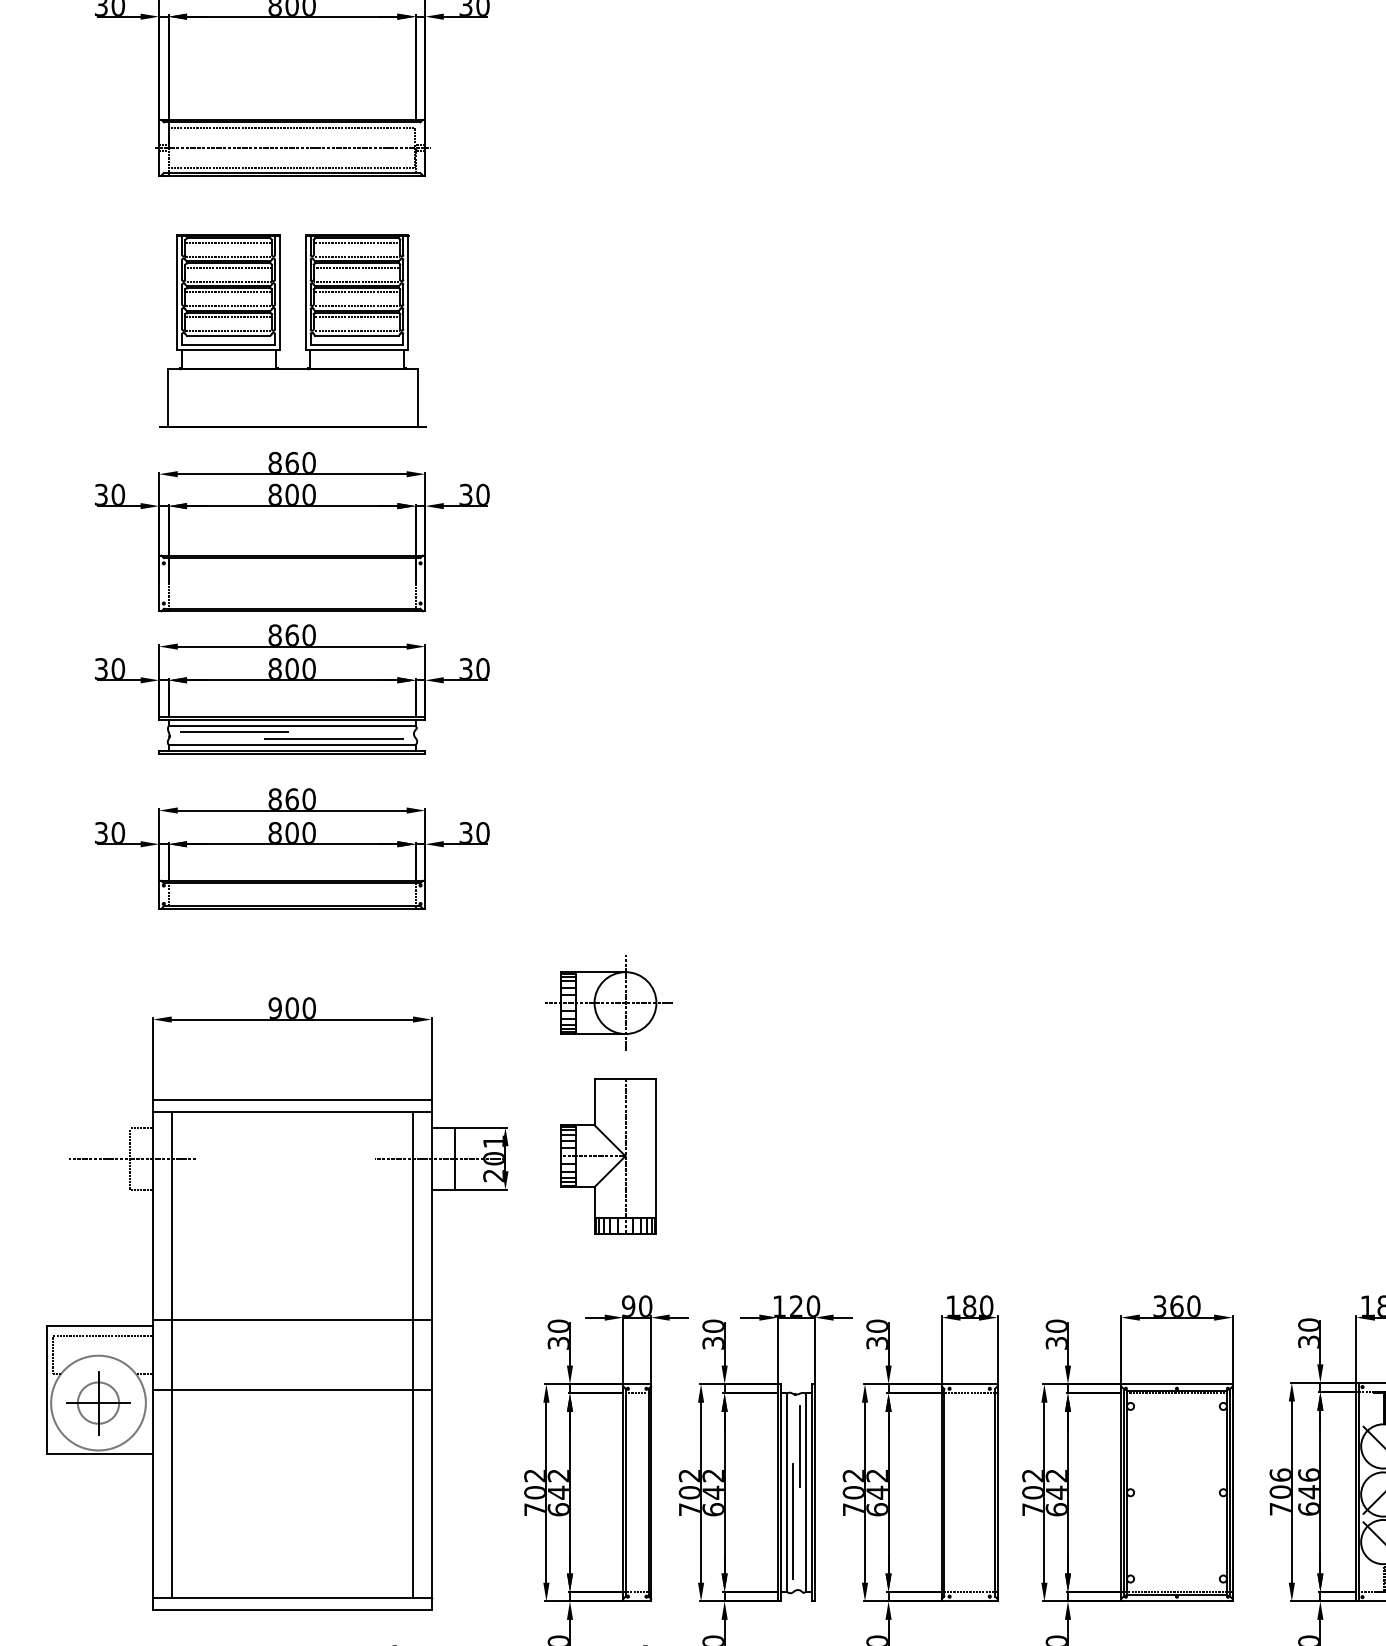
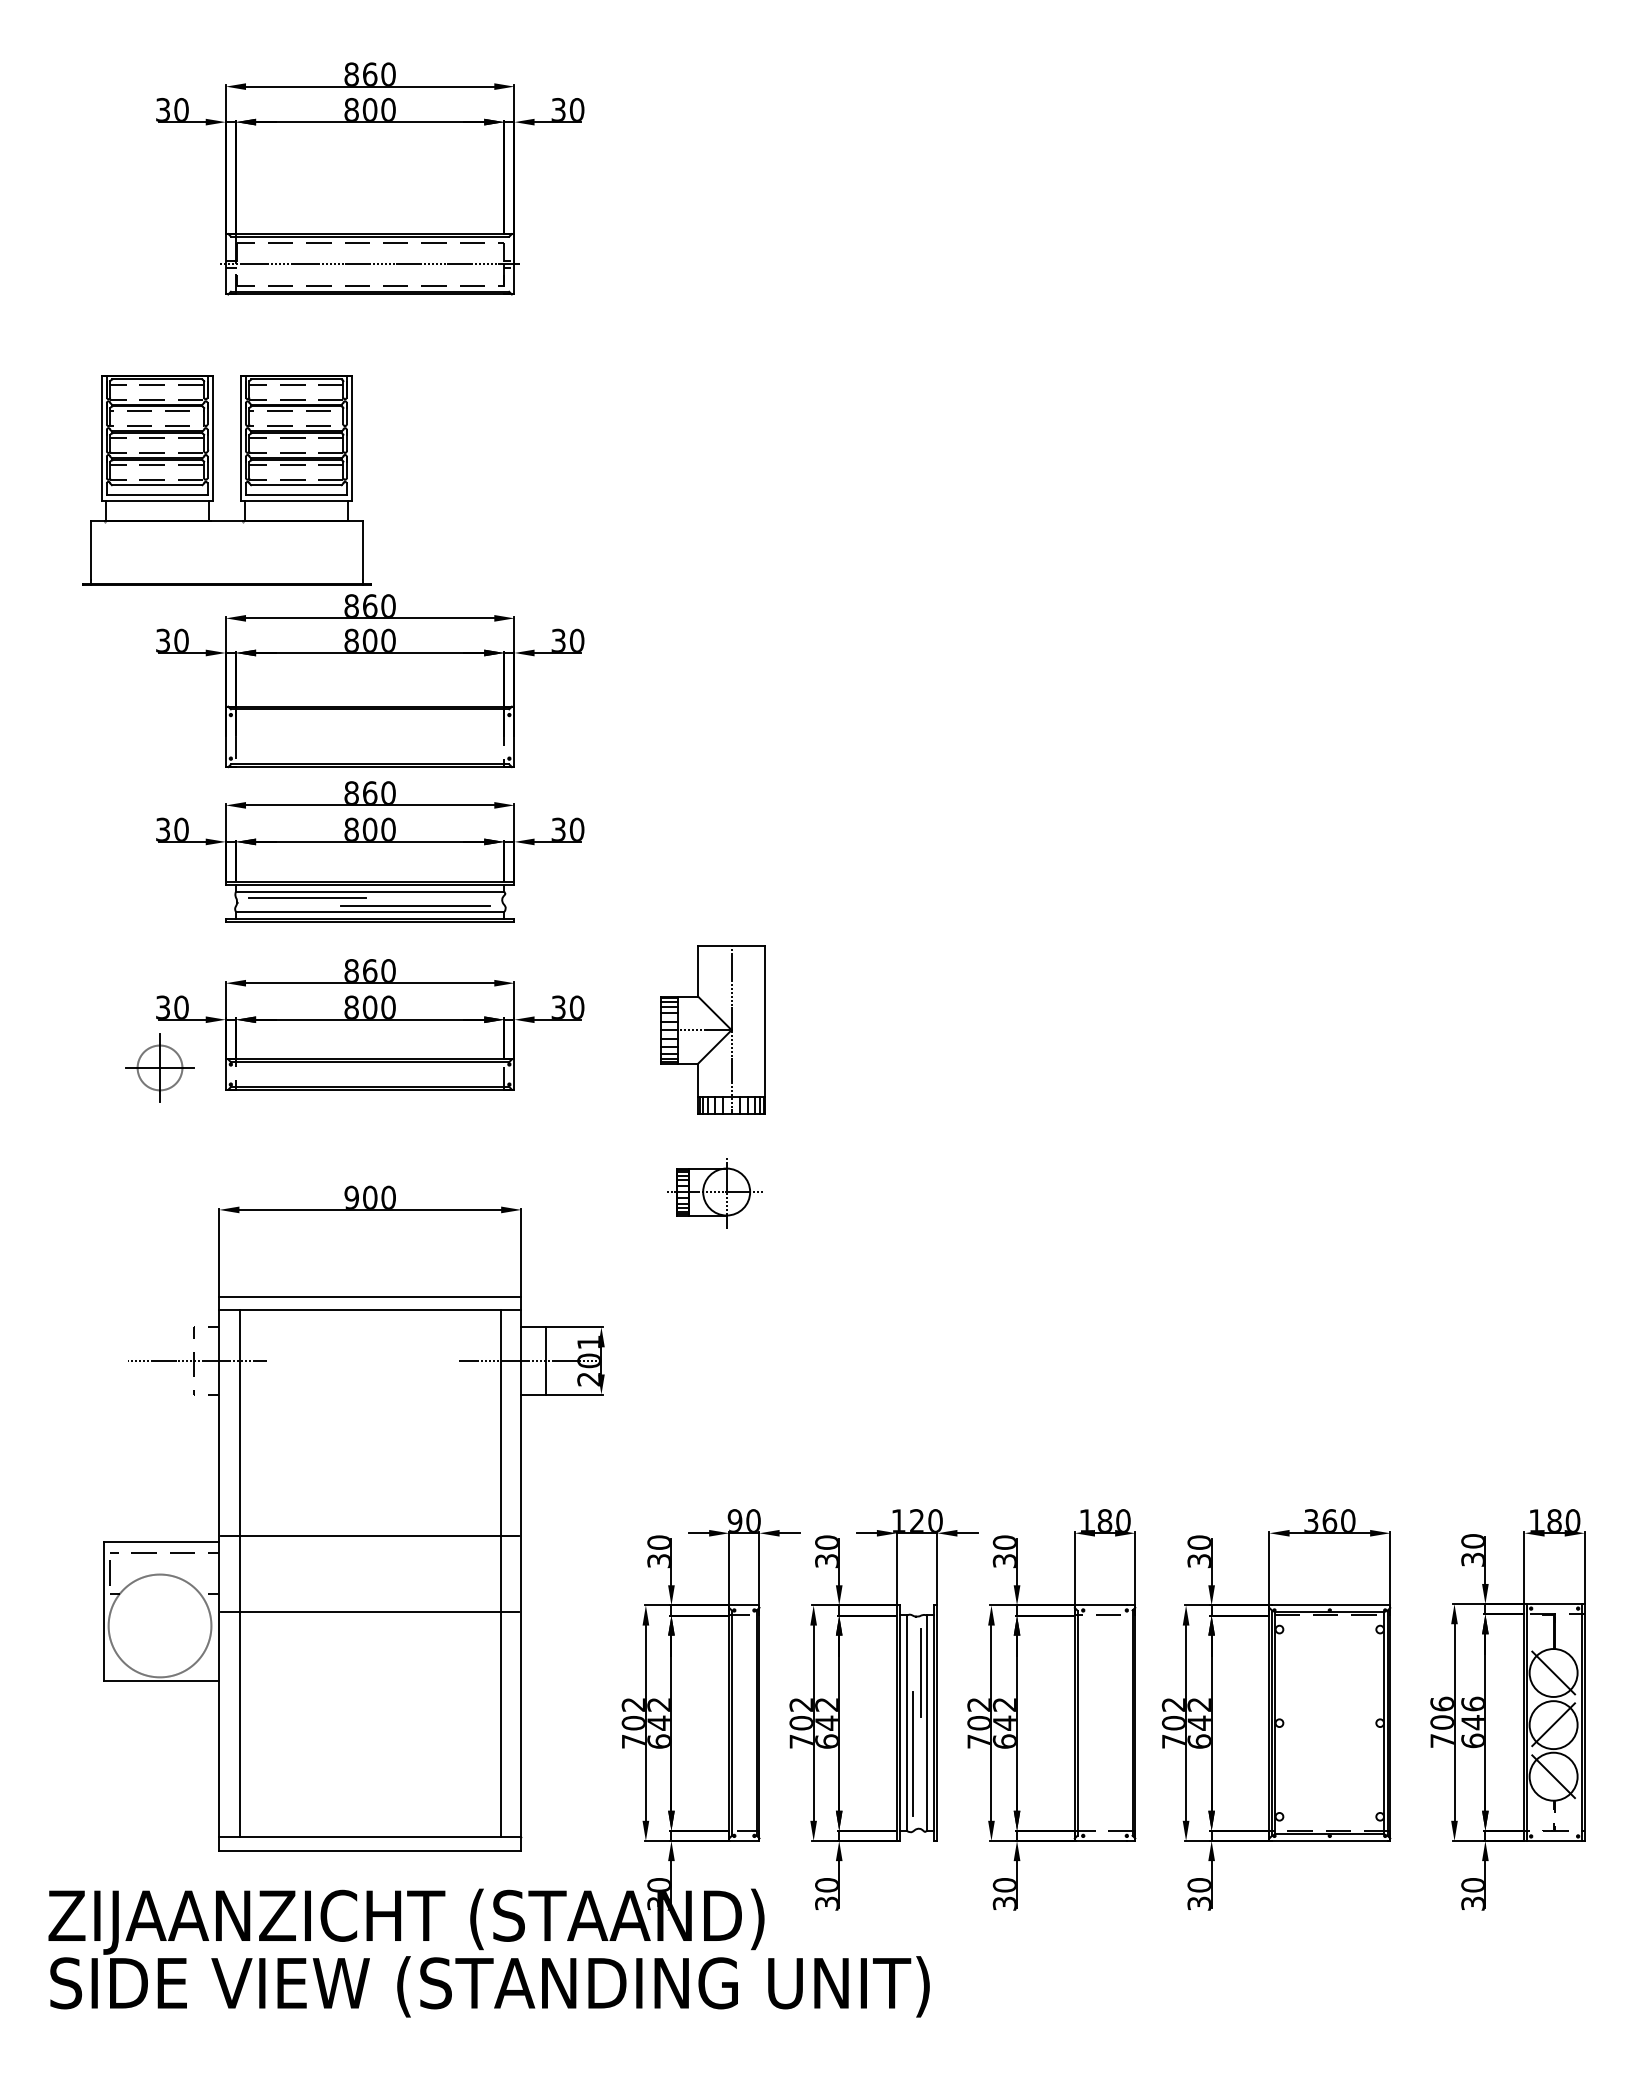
part: (280, 331) -> (213, 480), moved
part: (609, 1002) -> (714, 1191), size x0.7
part: (607, 1155) -> (712, 1029), moved
part: (98, 1402) -> (159, 1067), moved

